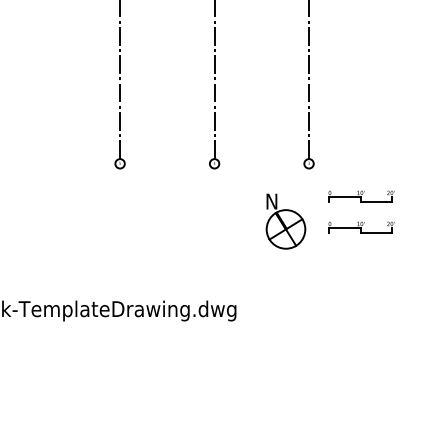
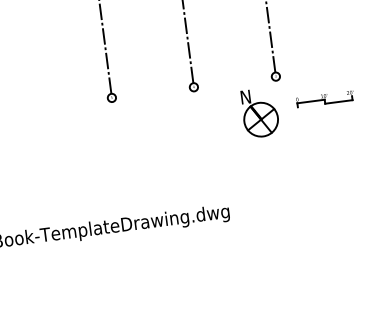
part: (285, 221) -> (259, 112), moved
part: (361, 227) -> (328, 126), removed

